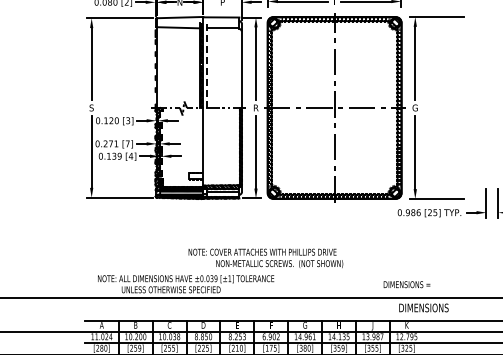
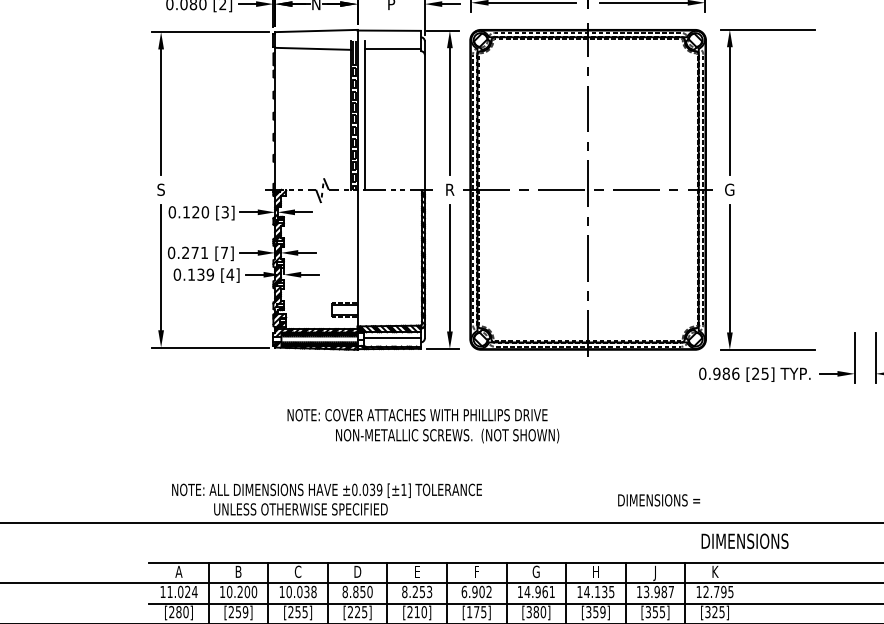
line: (207, 65) -> (364, 115), dashed -> solid
text: (265, 257) -> (422, 424), moved
text: (406, 284) -> (658, 500), moved

